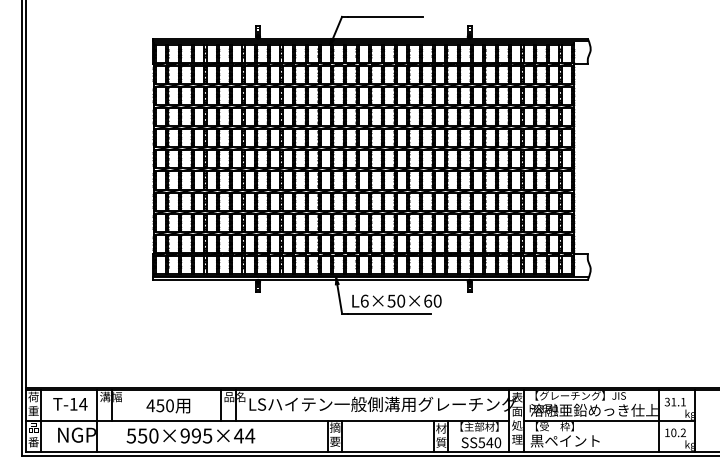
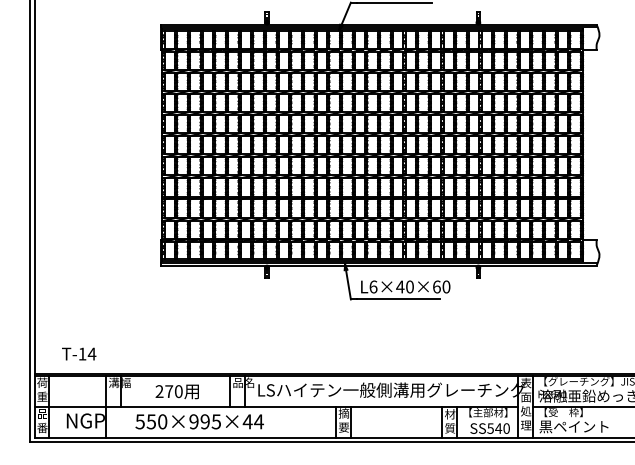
text: (391, 300) -> (400, 286), L6×50×60 -> L6×40×60
text: (70, 404) -> (79, 354), moved
text: (155, 405) -> (164, 391), 450 -> 270

